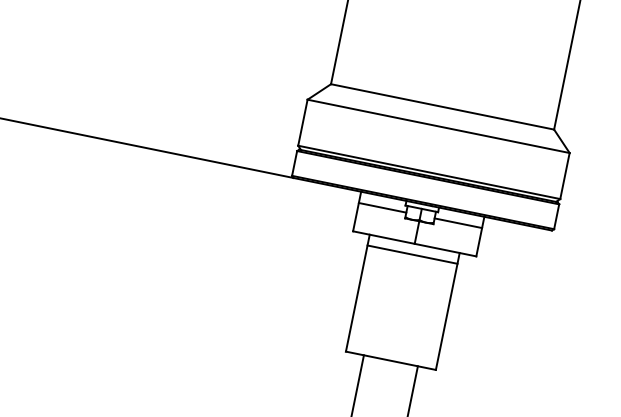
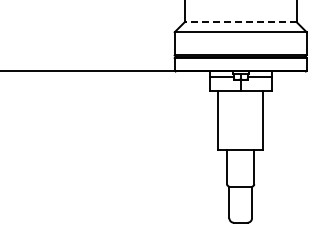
line: (442, 106) -> (240, 22), solid -> dashed
line: (412, 253) -> (240, 96), removed

